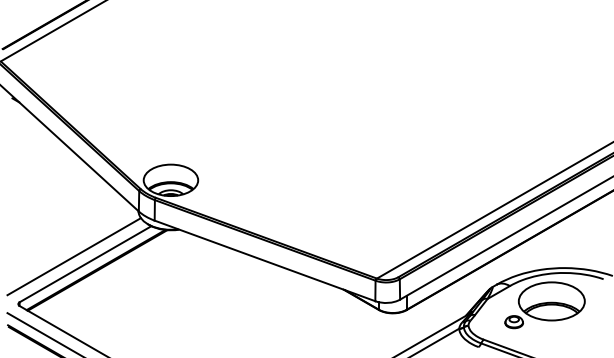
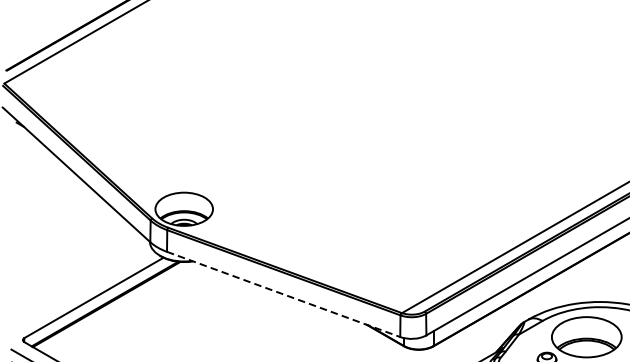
line: (73, 256) -> (81, 289), removed
line: (265, 261) -> (284, 295), solid -> dashed

